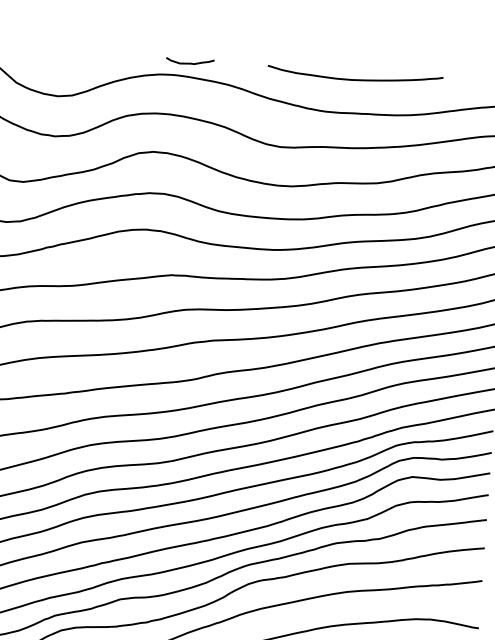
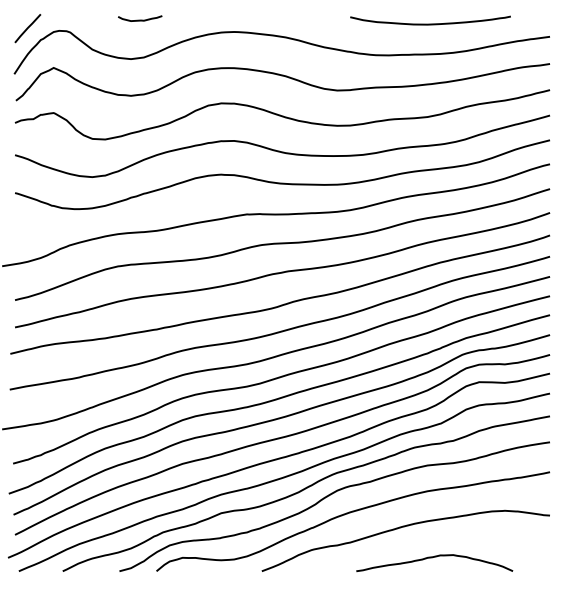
curve: (190, 62) -> (140, 19), moved
curve: (355, 78) -> (430, 23), moved

